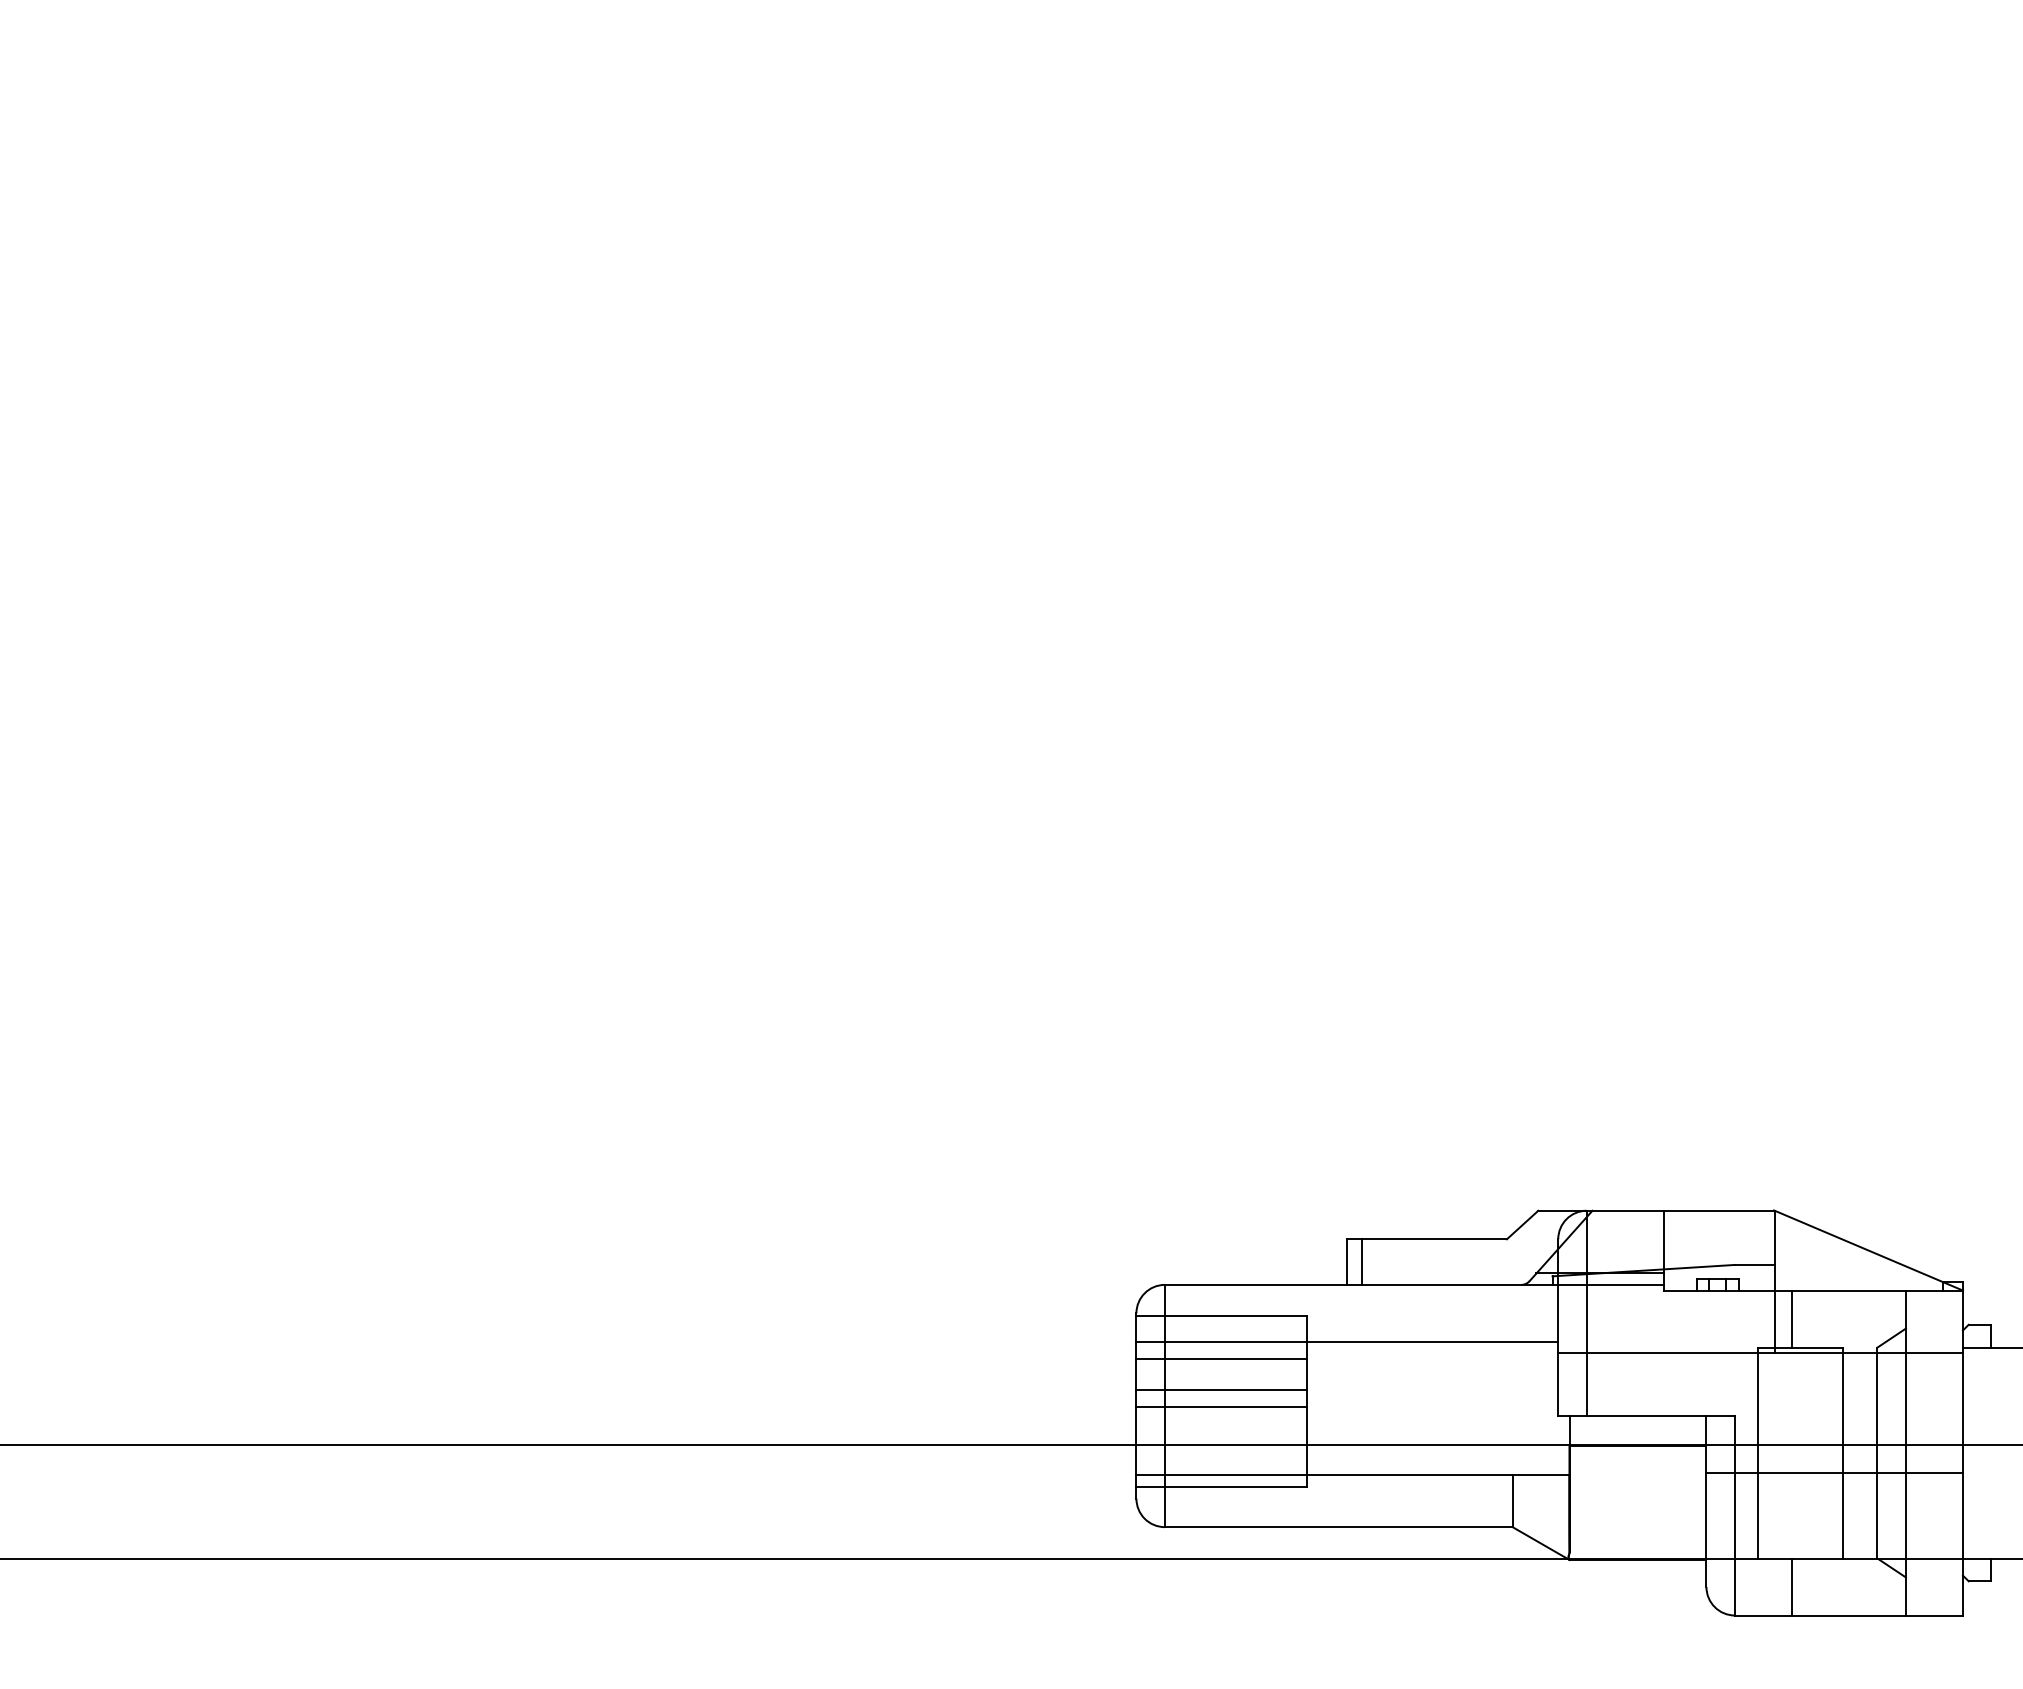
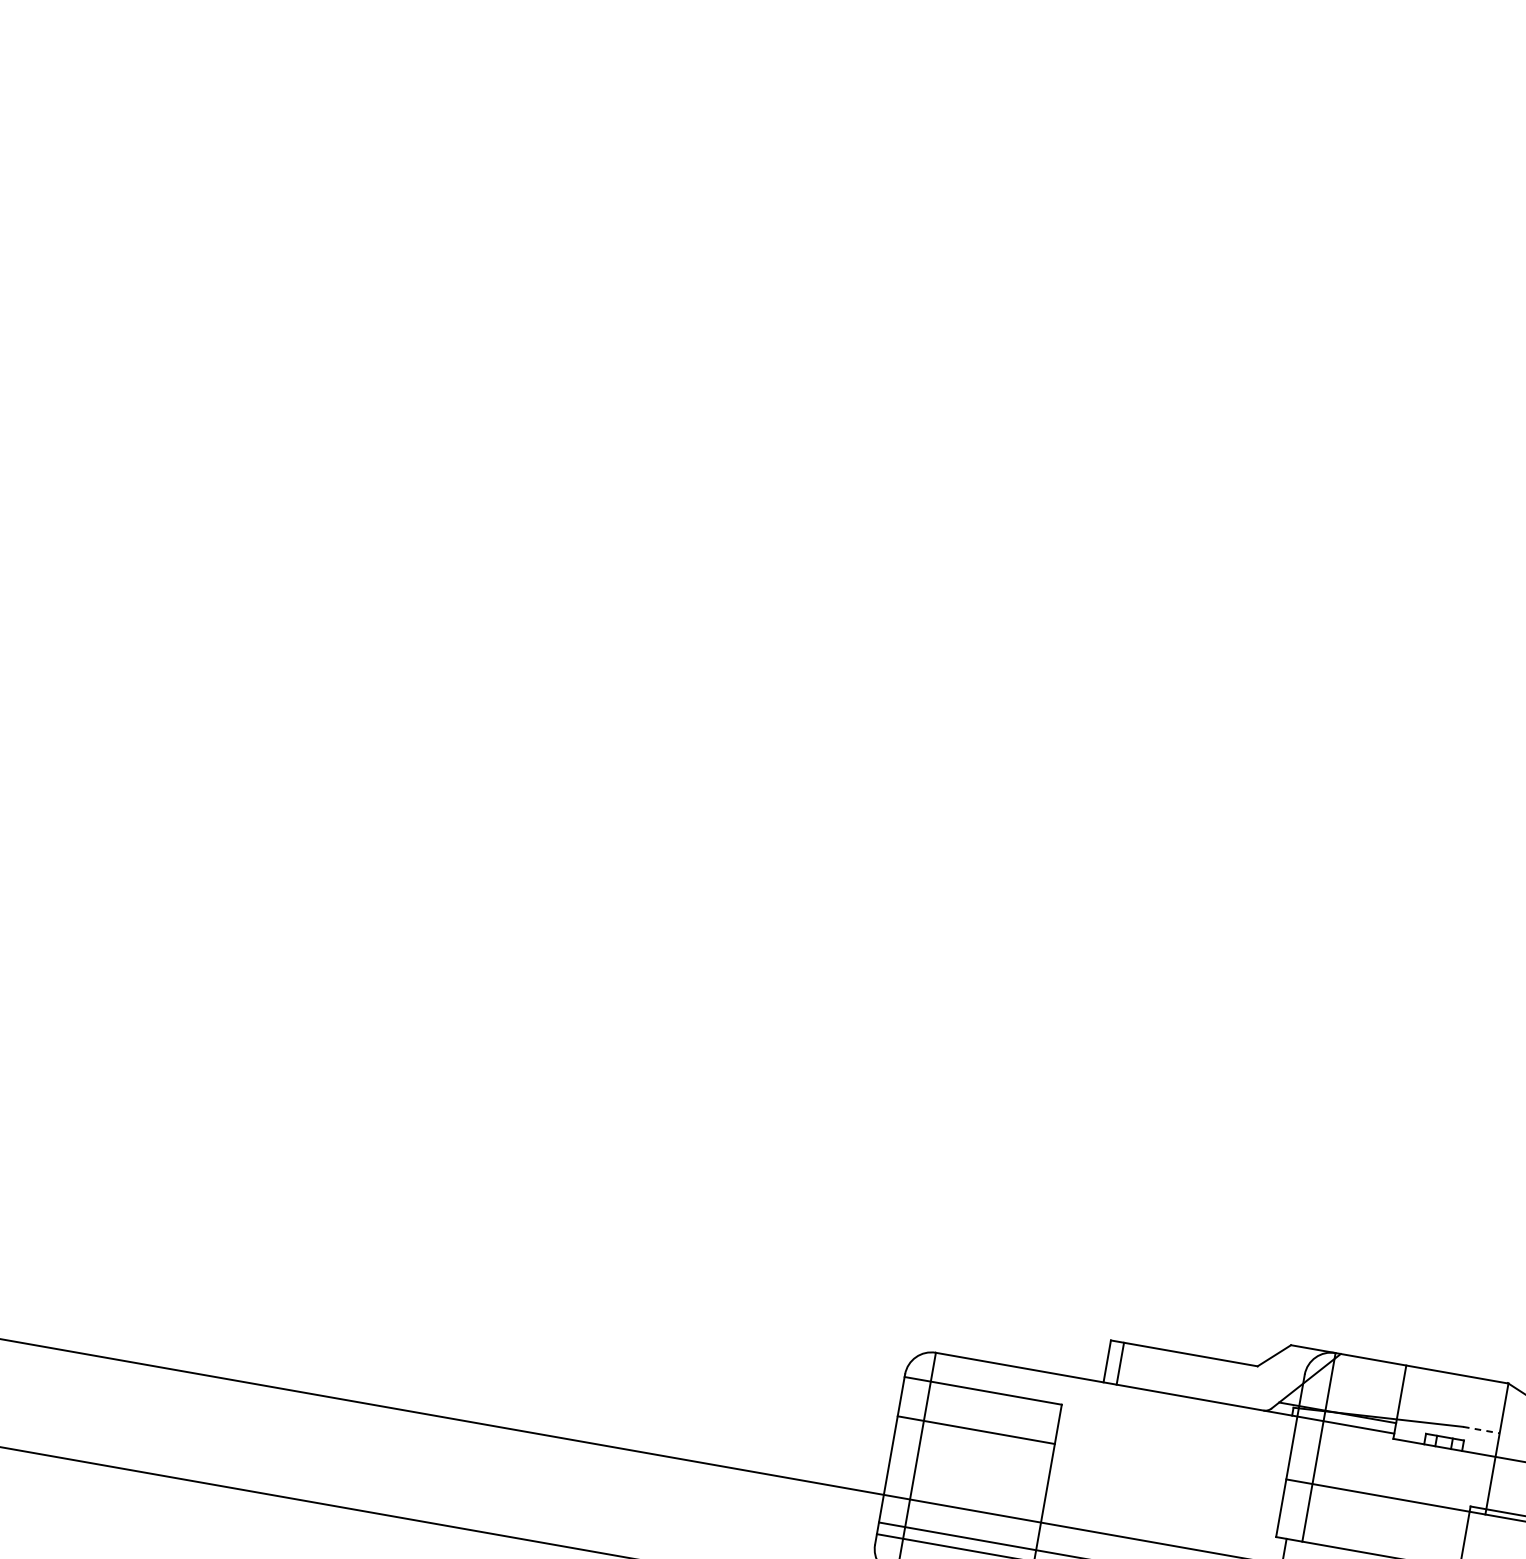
line: (1754, 1264) -> (1481, 1429), solid -> dashed
line: (1791, 1318) -> (1506, 1485), removed
line: (1347, 1341) -> (1094, 1434), removed
line: (1221, 1390) -> (970, 1459), removed
line: (1221, 1407) -> (968, 1474), removed

